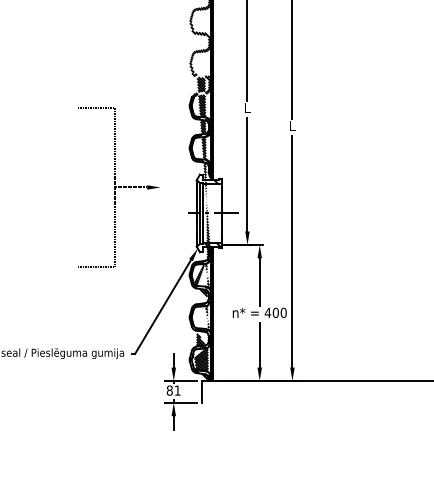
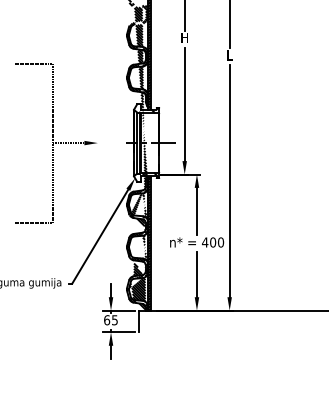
text: (247, 107) -> (184, 37), L -> H
part: (118, 187) -> (55, 143), moved
text: (173, 390) -> (110, 320), 81 -> 65

